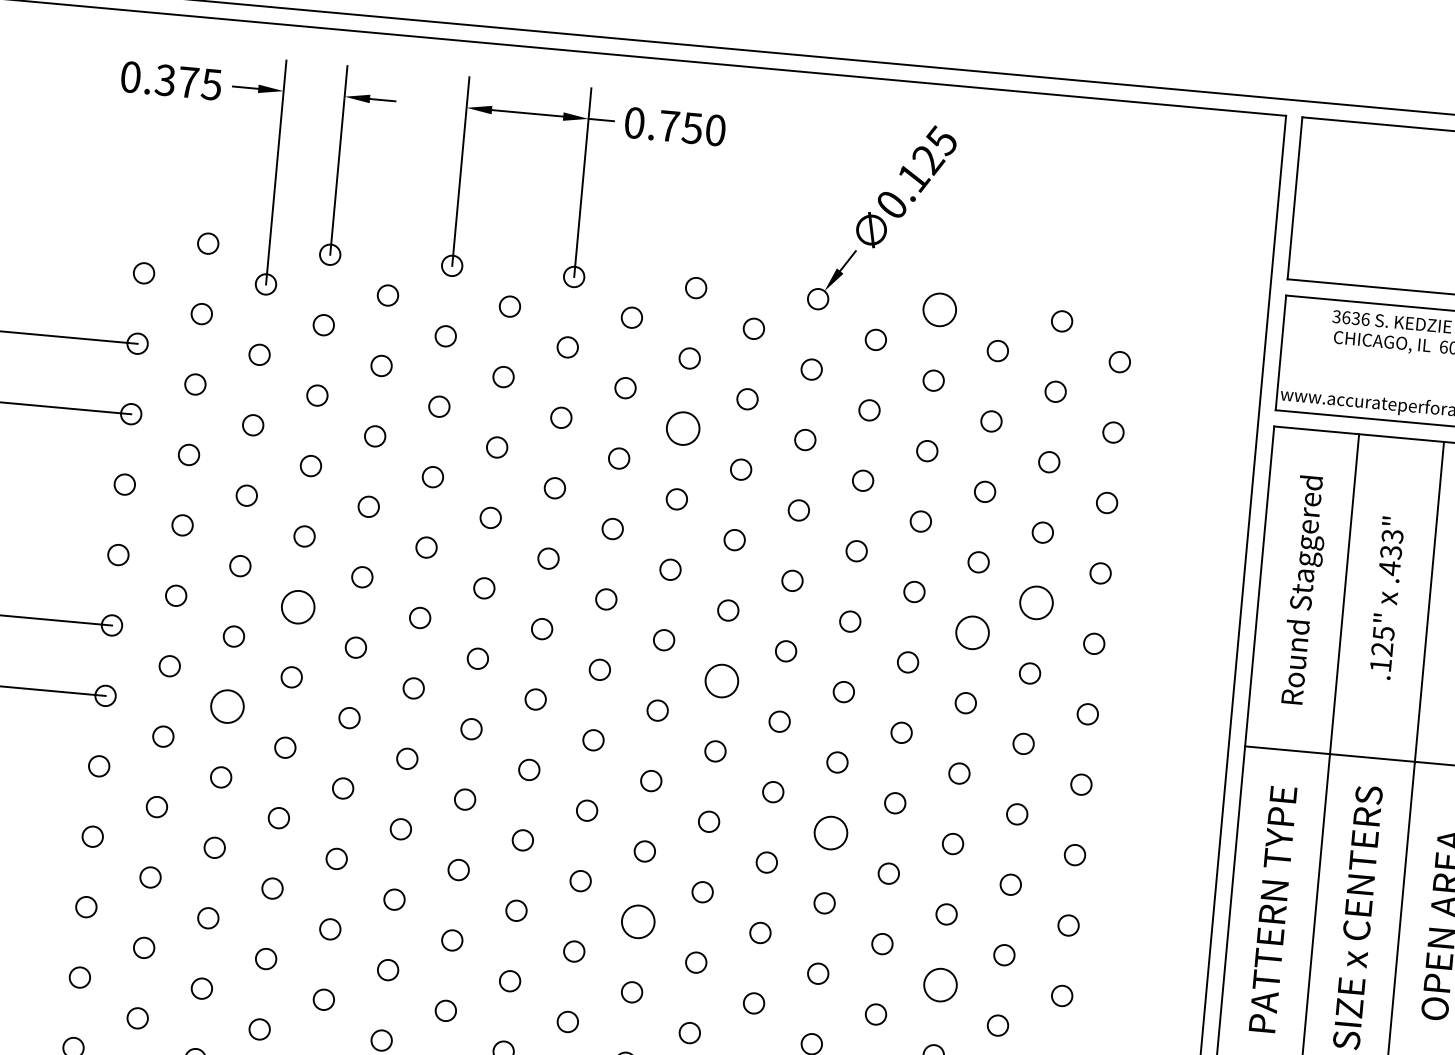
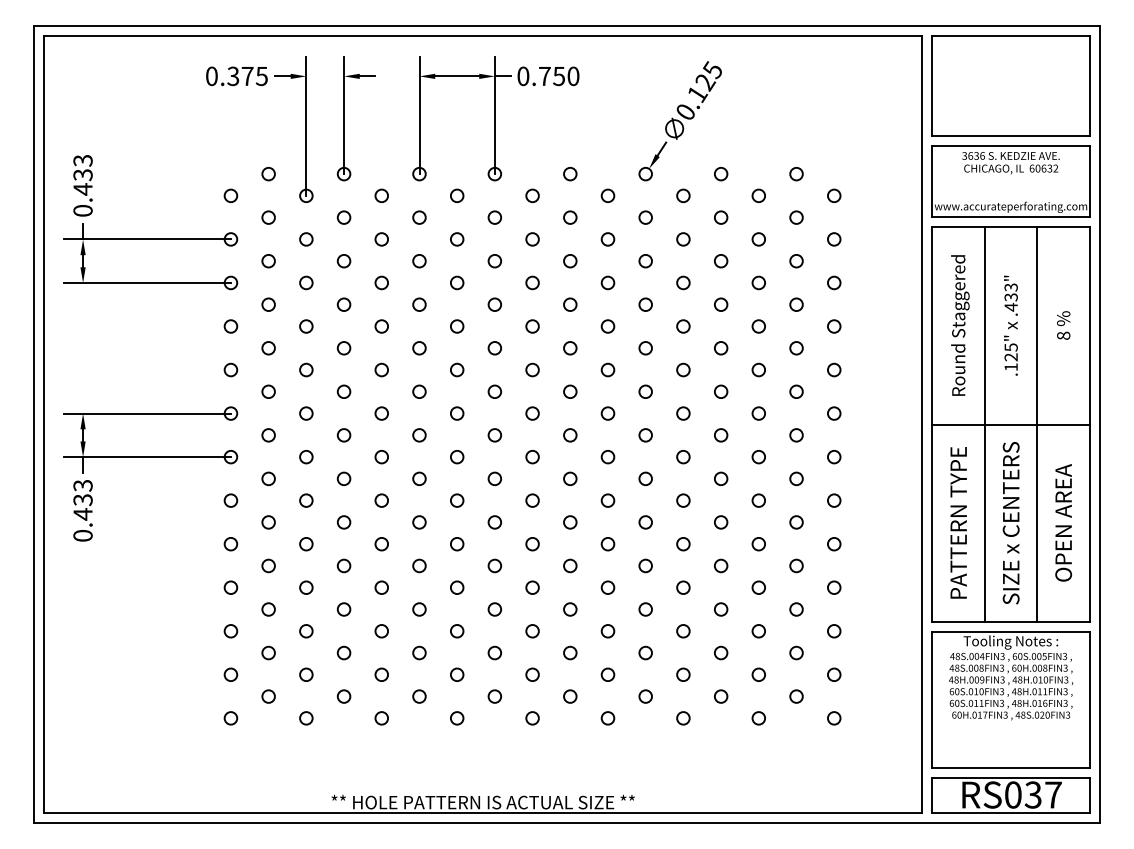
circle: (940, 310) -> (721, 174), size x0.62
circle: (683, 429) -> (570, 261), size x0.62
circle: (1036, 603) -> (796, 348), size x0.62
circle: (297, 606) -> (343, 391), size x0.62
circle: (971, 631) -> (758, 369), size x0.62
circle: (721, 680) -> (607, 413), size x0.62
circle: (227, 707) -> (306, 457), size x0.62
circle: (831, 832) -> (683, 500), size x0.62
circle: (638, 921) -> (570, 565), size x0.62
circle: (939, 984) -> (758, 587), size x0.62

